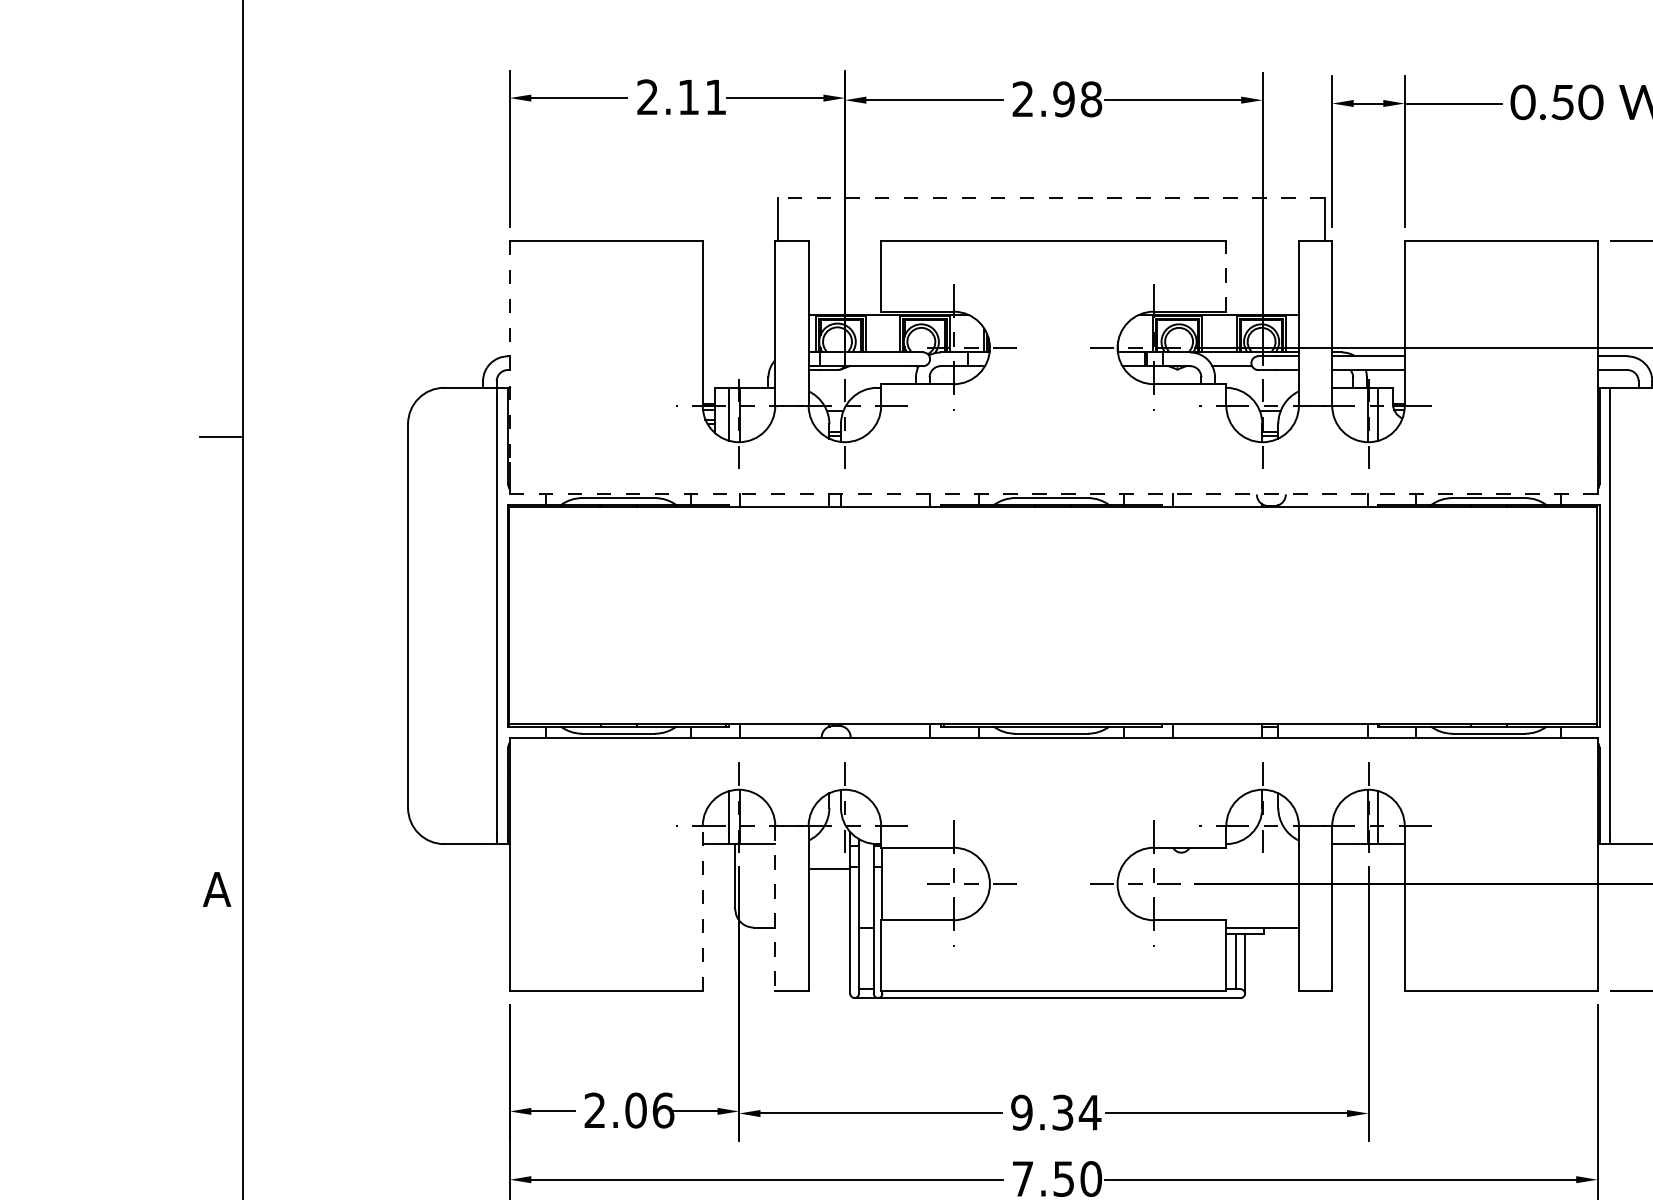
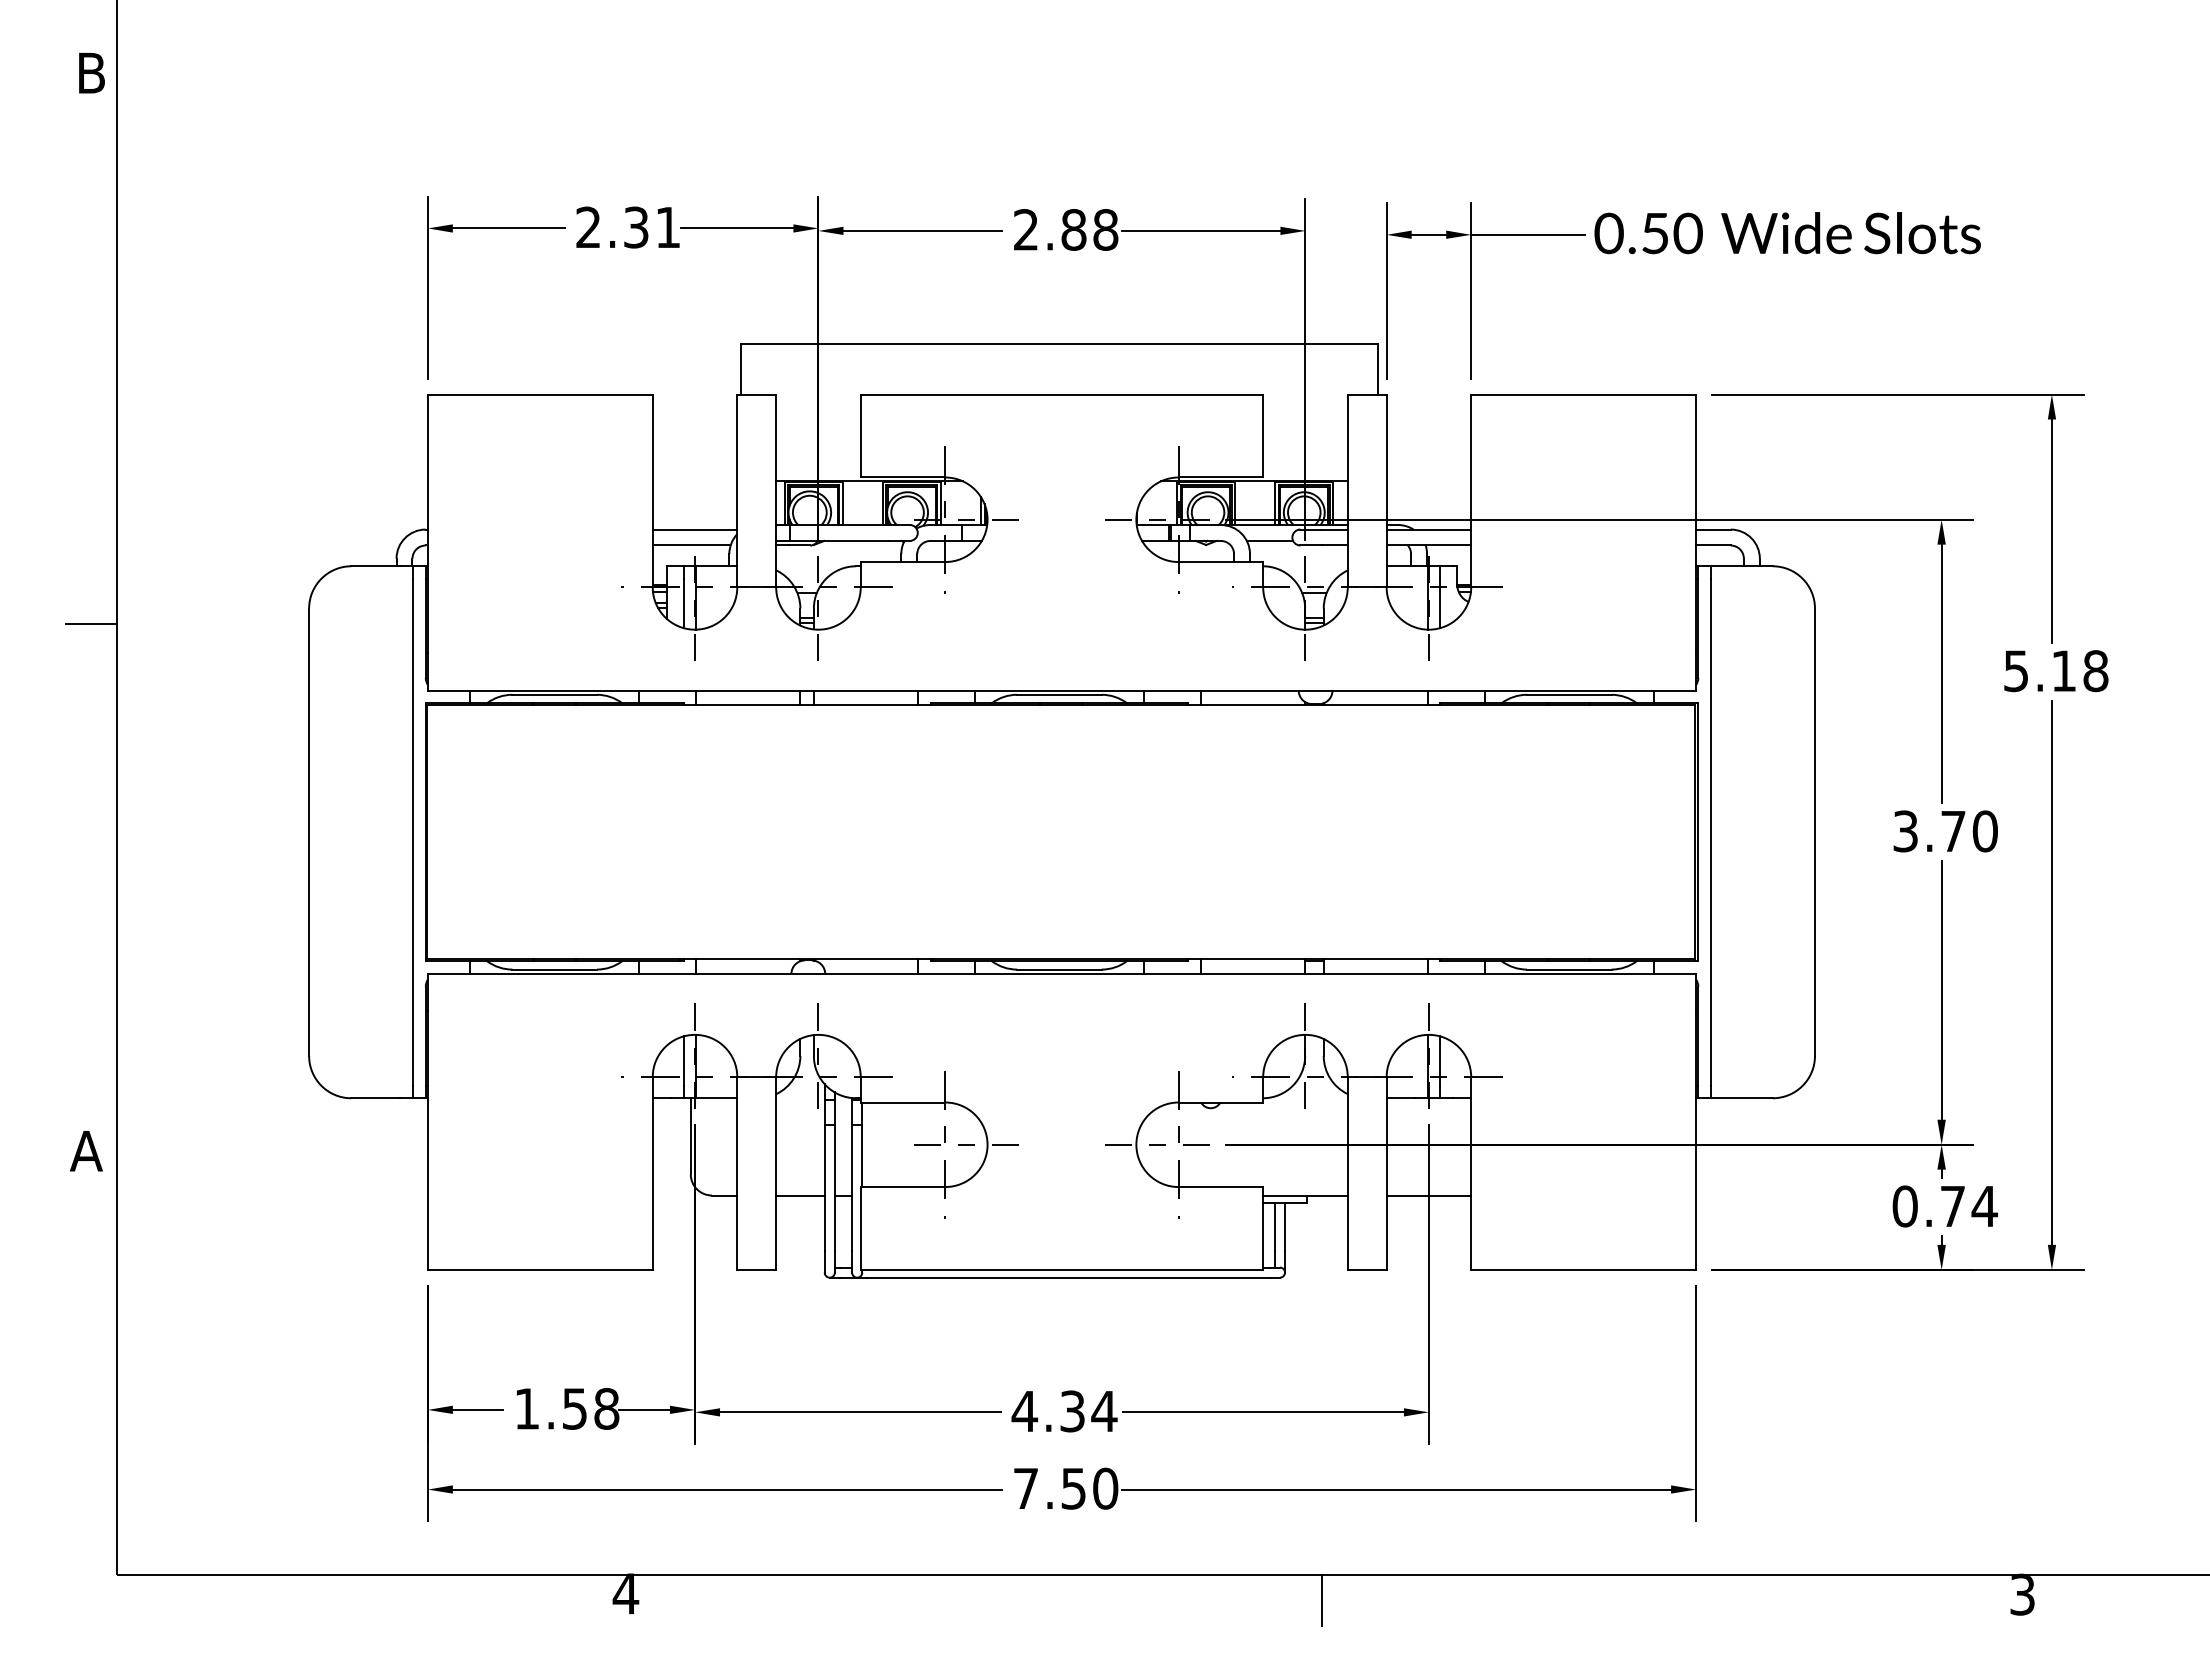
text: (688, 97) -> (636, 227), 2.11 -> 2.31
text: (1063, 98) -> (1073, 229), 2.98 -> 2.88
line: (1051, 197) -> (1059, 344), dashed -> solid
line: (1226, 275) -> (1263, 435), dashed -> solid
line: (509, 352) -> (427, 524), dashed -> solid
line: (738, 356) -> (694, 529), added
line: (736, 370) -> (691, 545), added
line: (1053, 494) -> (1061, 690), dashed -> solid
line: (829, 869) -> (800, 1195), moved
line: (702, 908) -> (652, 1173), dashed -> solid
line: (775, 909) -> (737, 1174), dashed -> solid
line: (1368, 927) -> (1428, 1195), added
text: (629, 1110) -> (567, 1408), 2.06 -> 1.58
text: (1021, 1112) -> (1024, 1411), 9.34 -> 4.34

